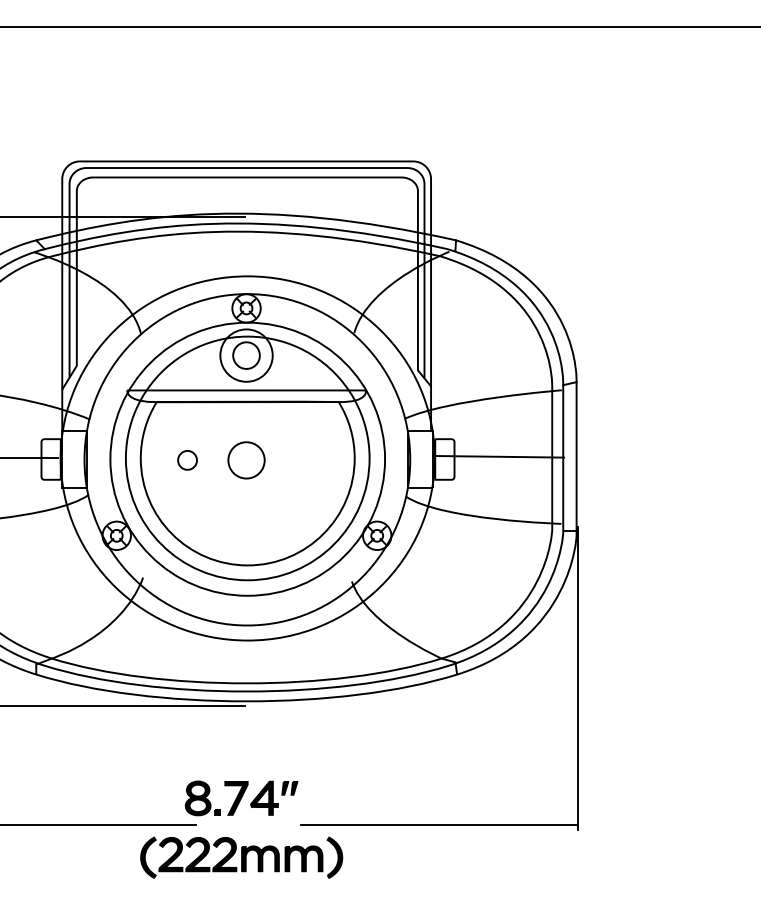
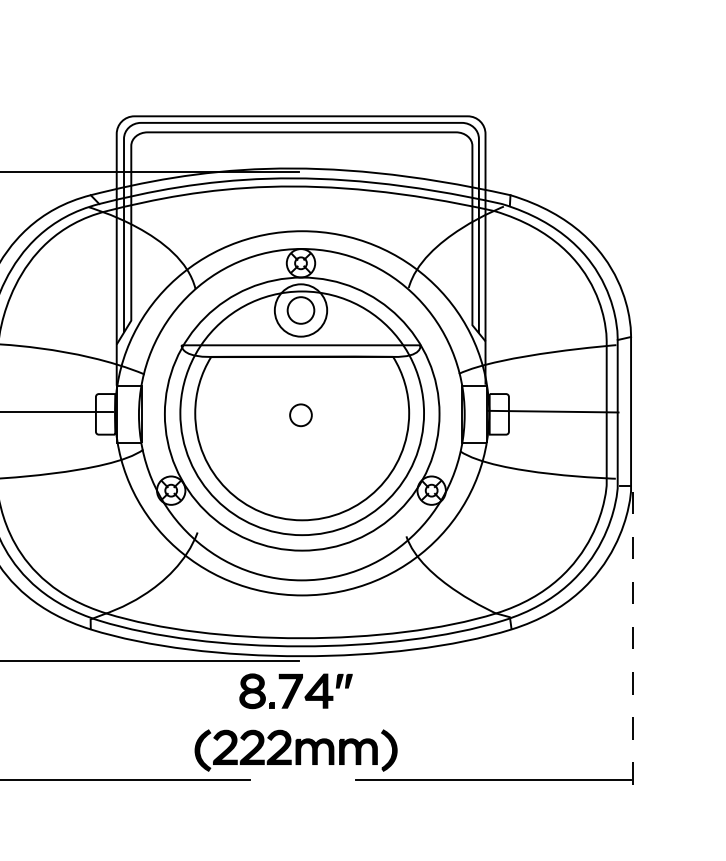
circle: (187, 460) -> (241, 415), removed
circle: (246, 460) -> (300, 415), size x0.6
line: (578, 678) -> (632, 633), solid -> dashed
part: (232, 838) -> (286, 731), moved

